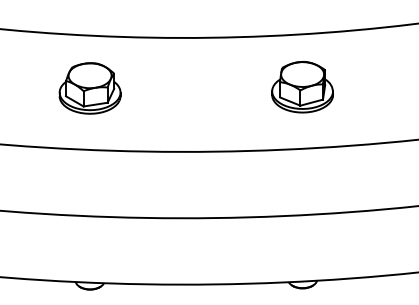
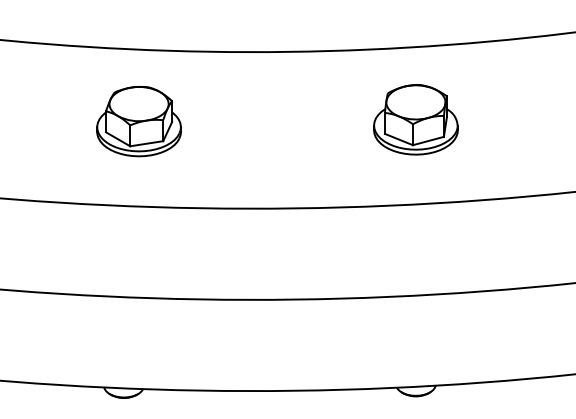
part: (89, 88) -> (138, 121), moved

